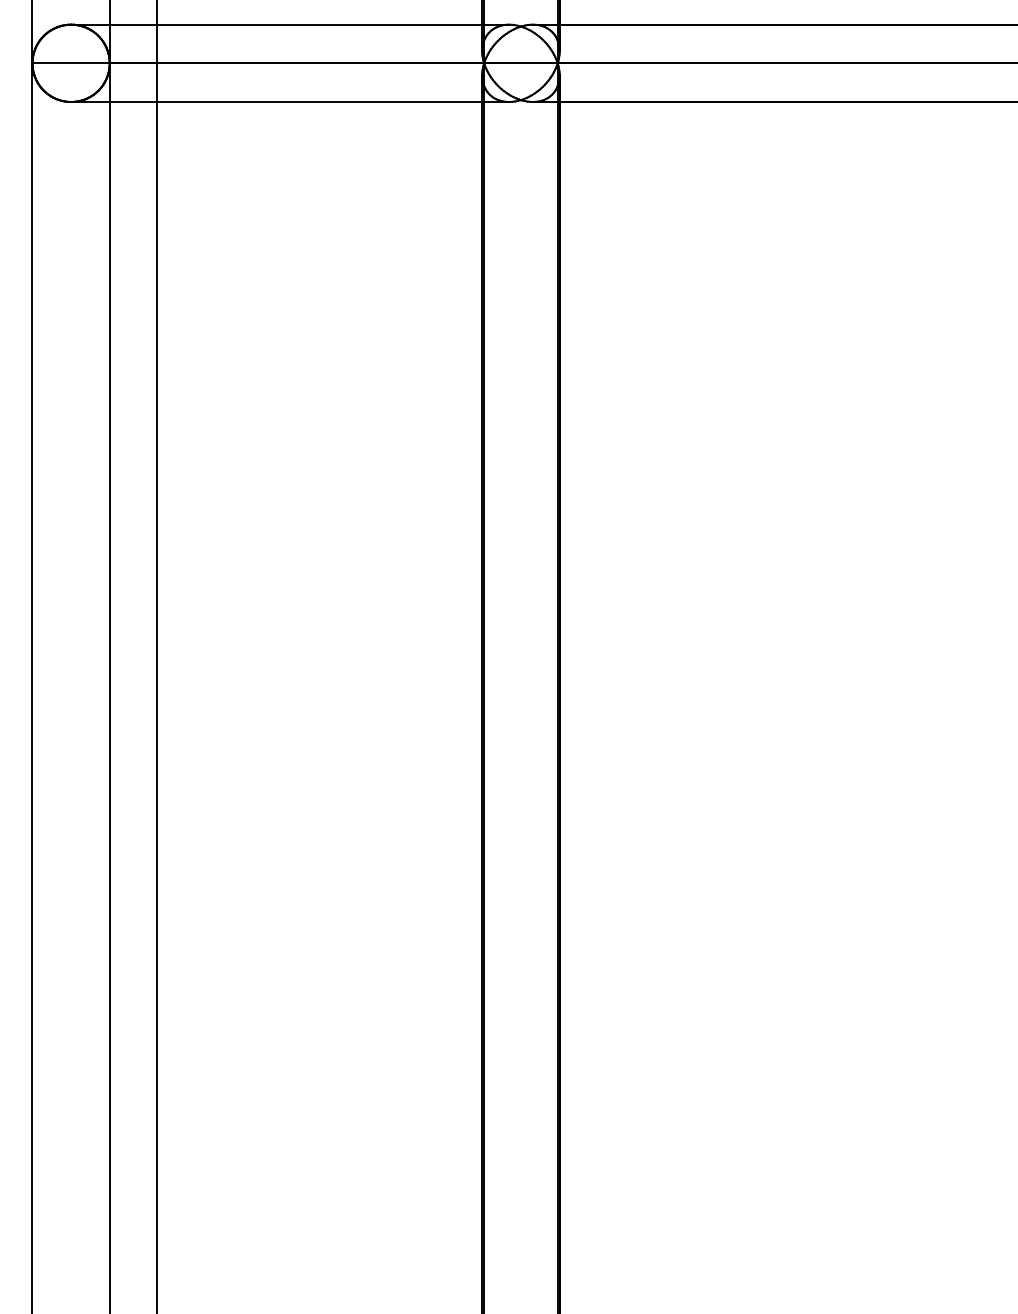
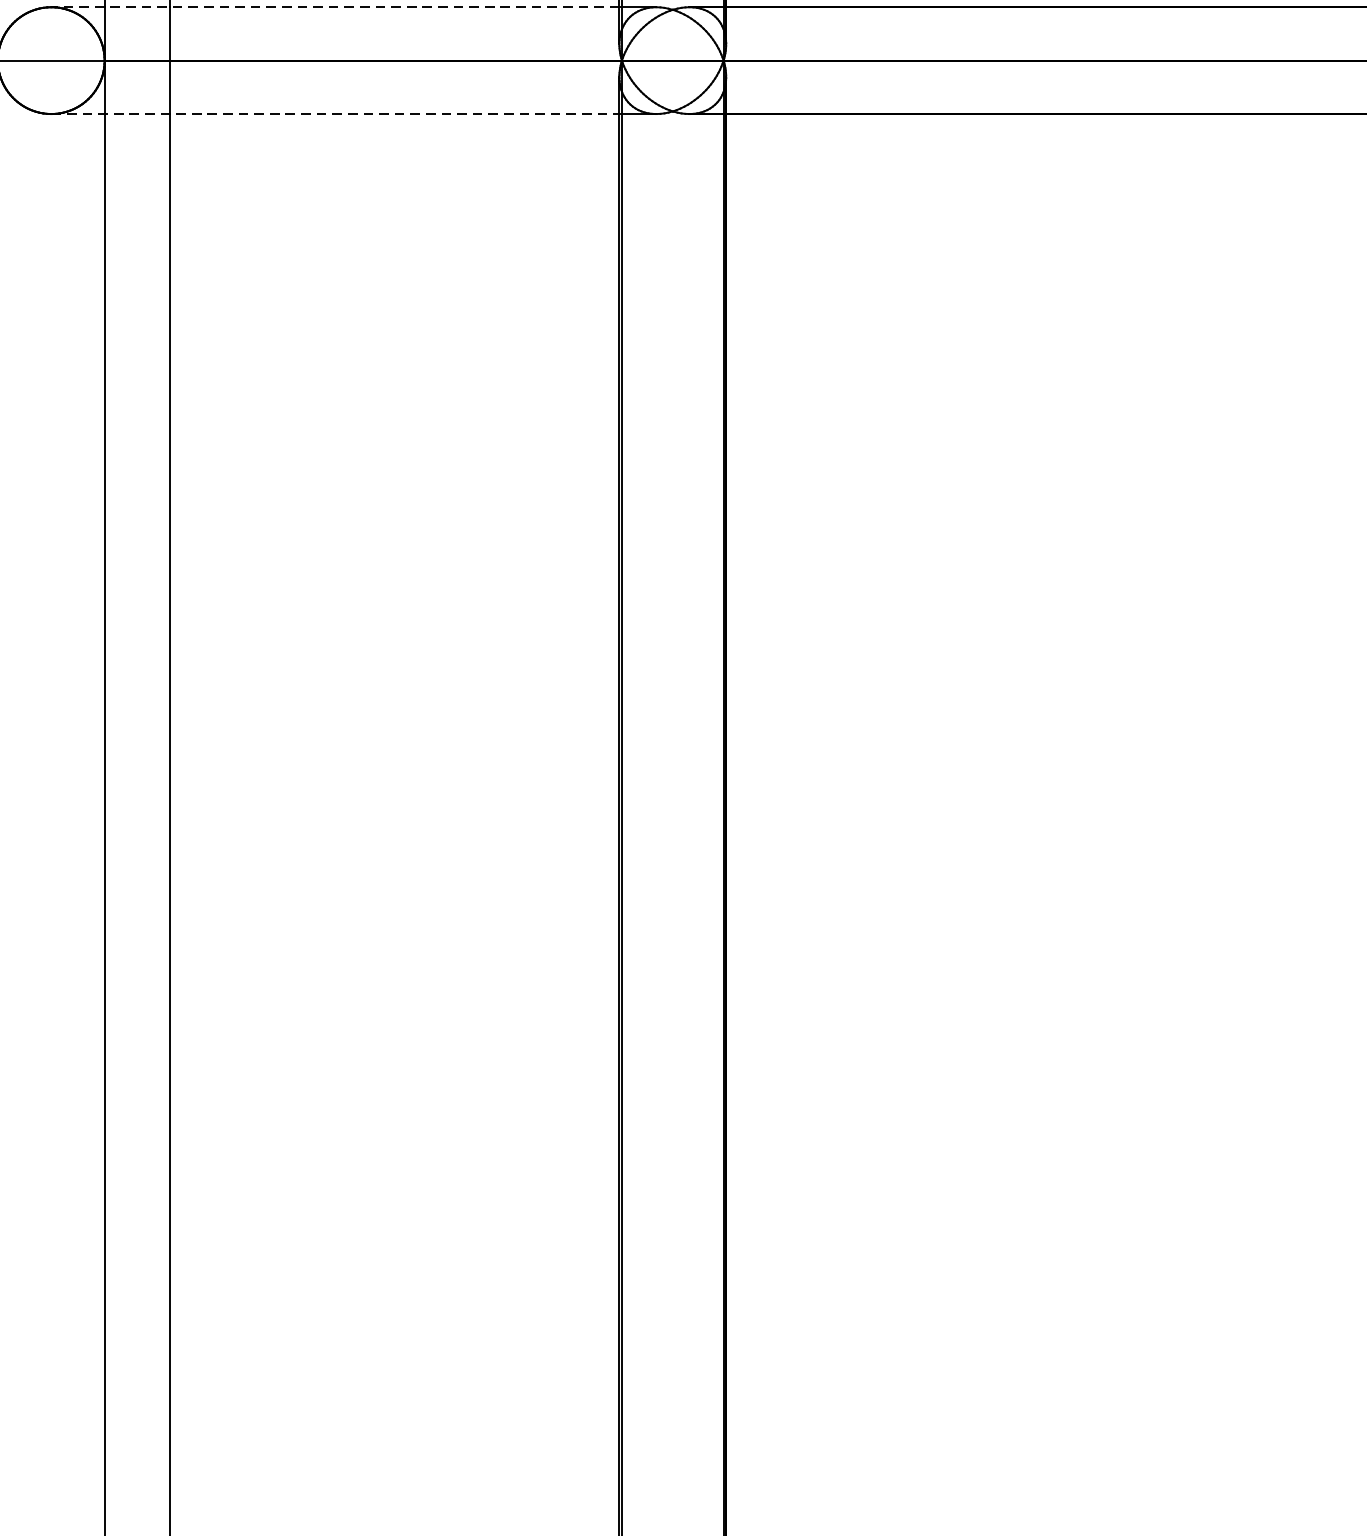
line: (276, 24) -> (335, 6), solid -> dashed
line: (276, 102) -> (335, 114), solid -> dashed

